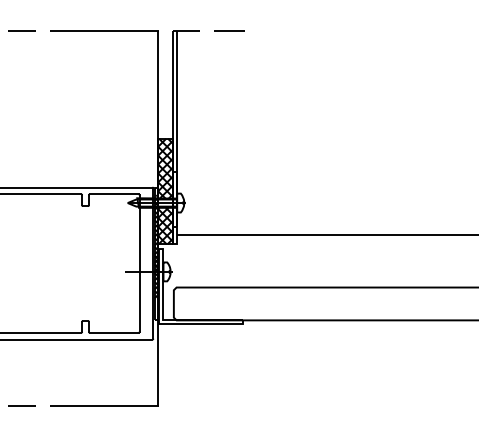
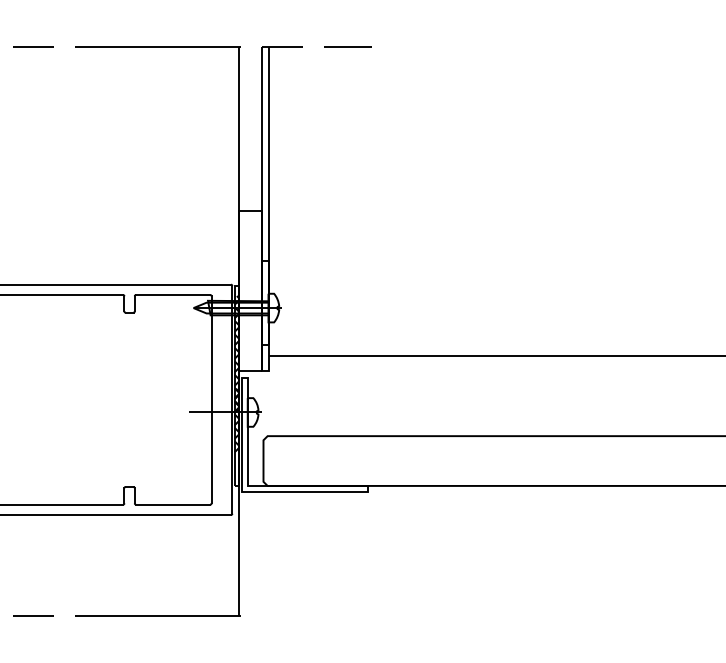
hatch: (165, 168) -> (250, 255), removed
hatch: (165, 225) -> (250, 342), removed

